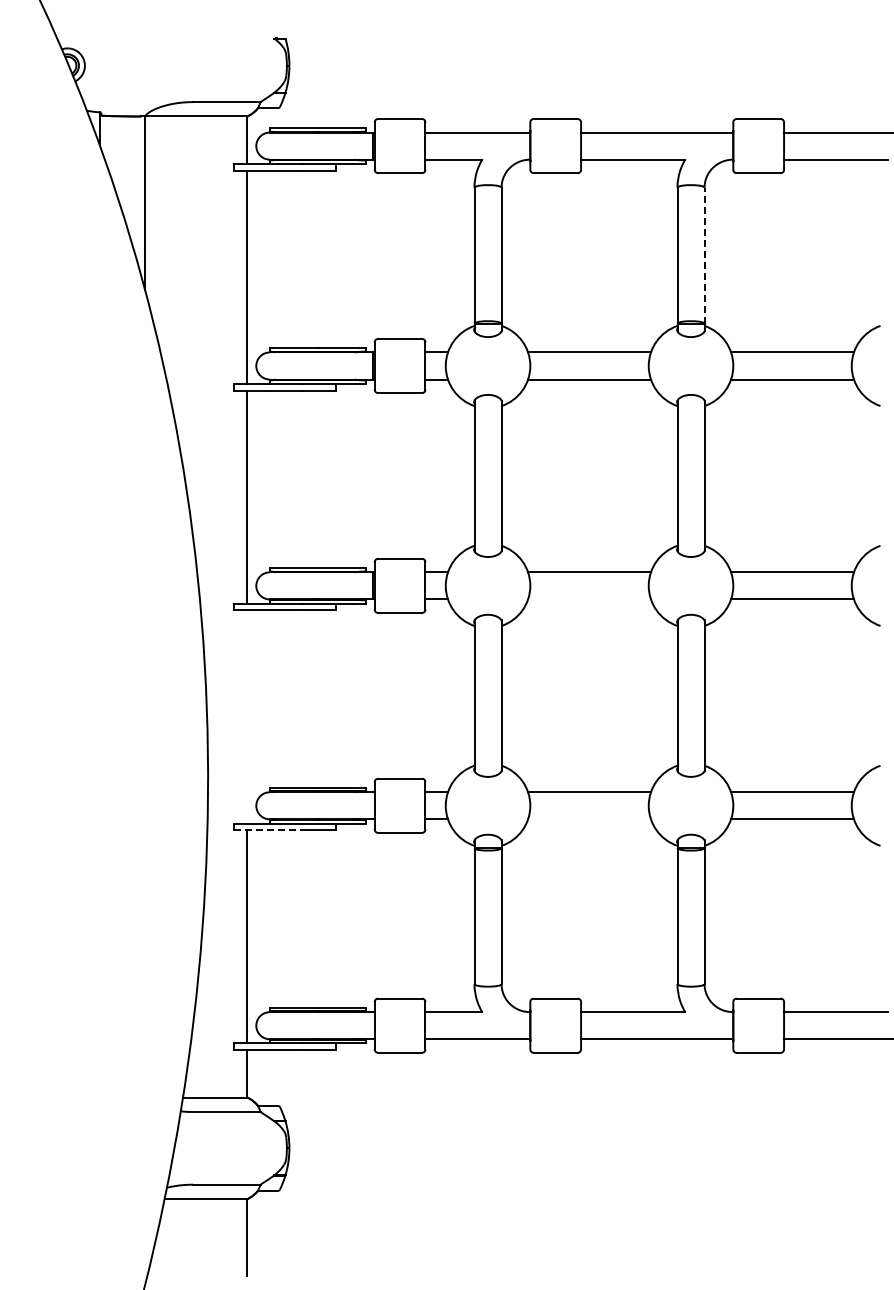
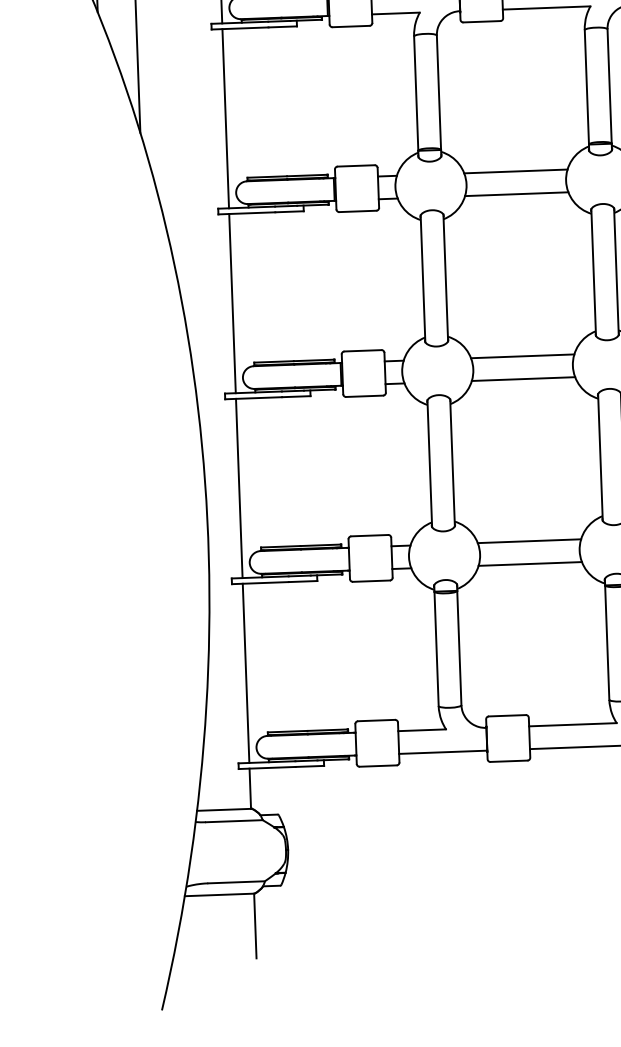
line: (704, 255) -> (609, 86), dashed -> solid
line: (589, 599) -> (523, 379), added
line: (247, 716) -> (239, 488), added
line: (589, 819) -> (530, 564), added
line: (268, 830) -> (260, 583), dashed -> solid

